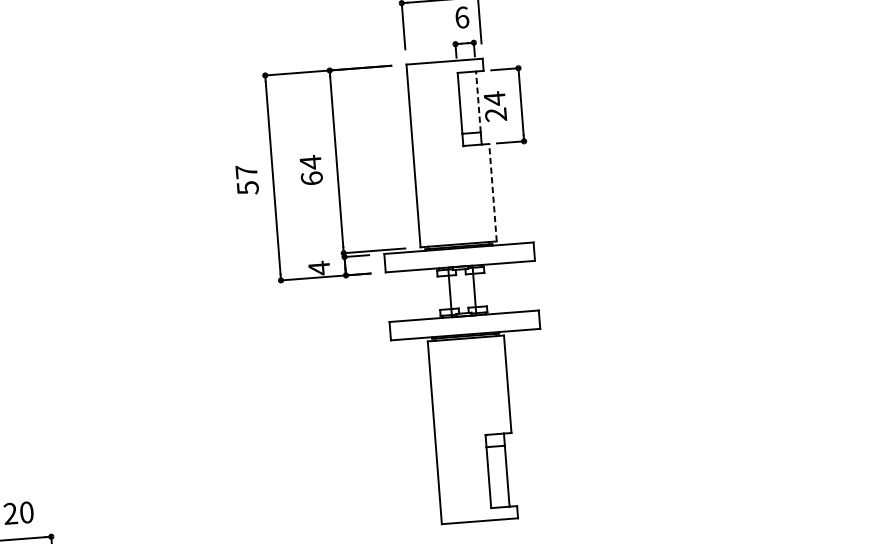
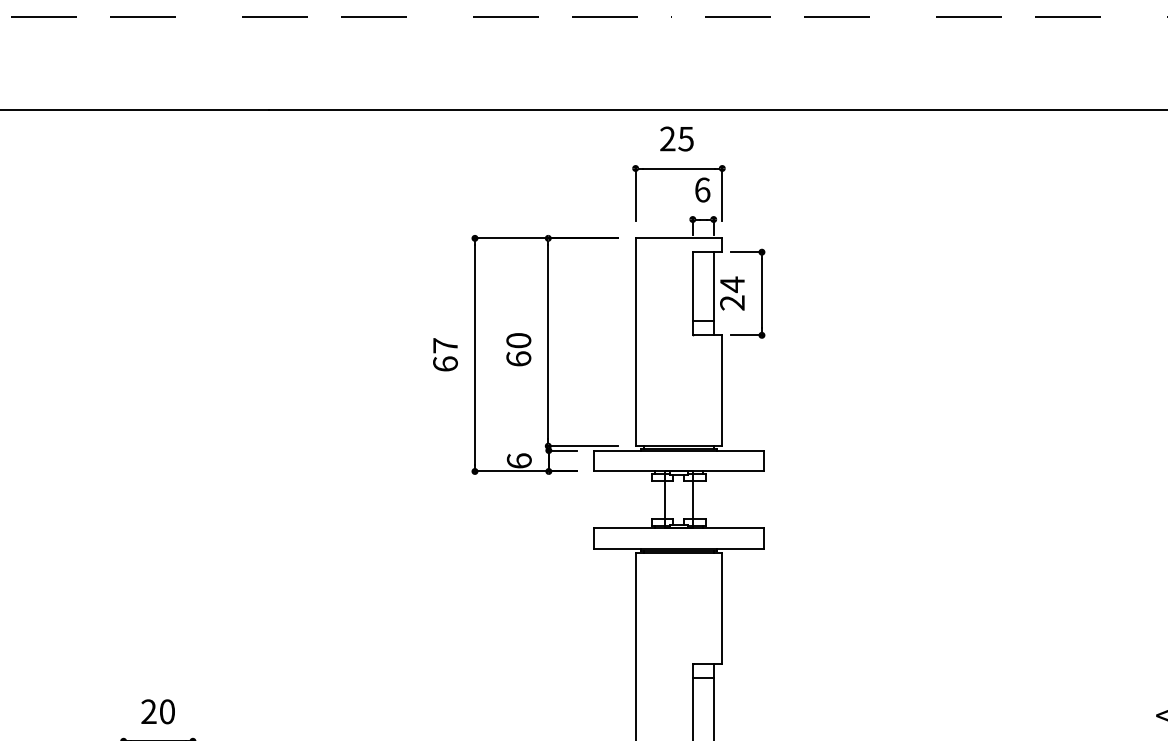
line: (478, 101) -> (713, 286), dashed -> solid
text: (310, 162) -> (518, 340), 64 -> 60
text: (247, 188) -> (445, 364), 57 -> 67
line: (493, 192) -> (722, 390), dashed -> solid
text: (318, 267) -> (518, 460), 4 -> 6

